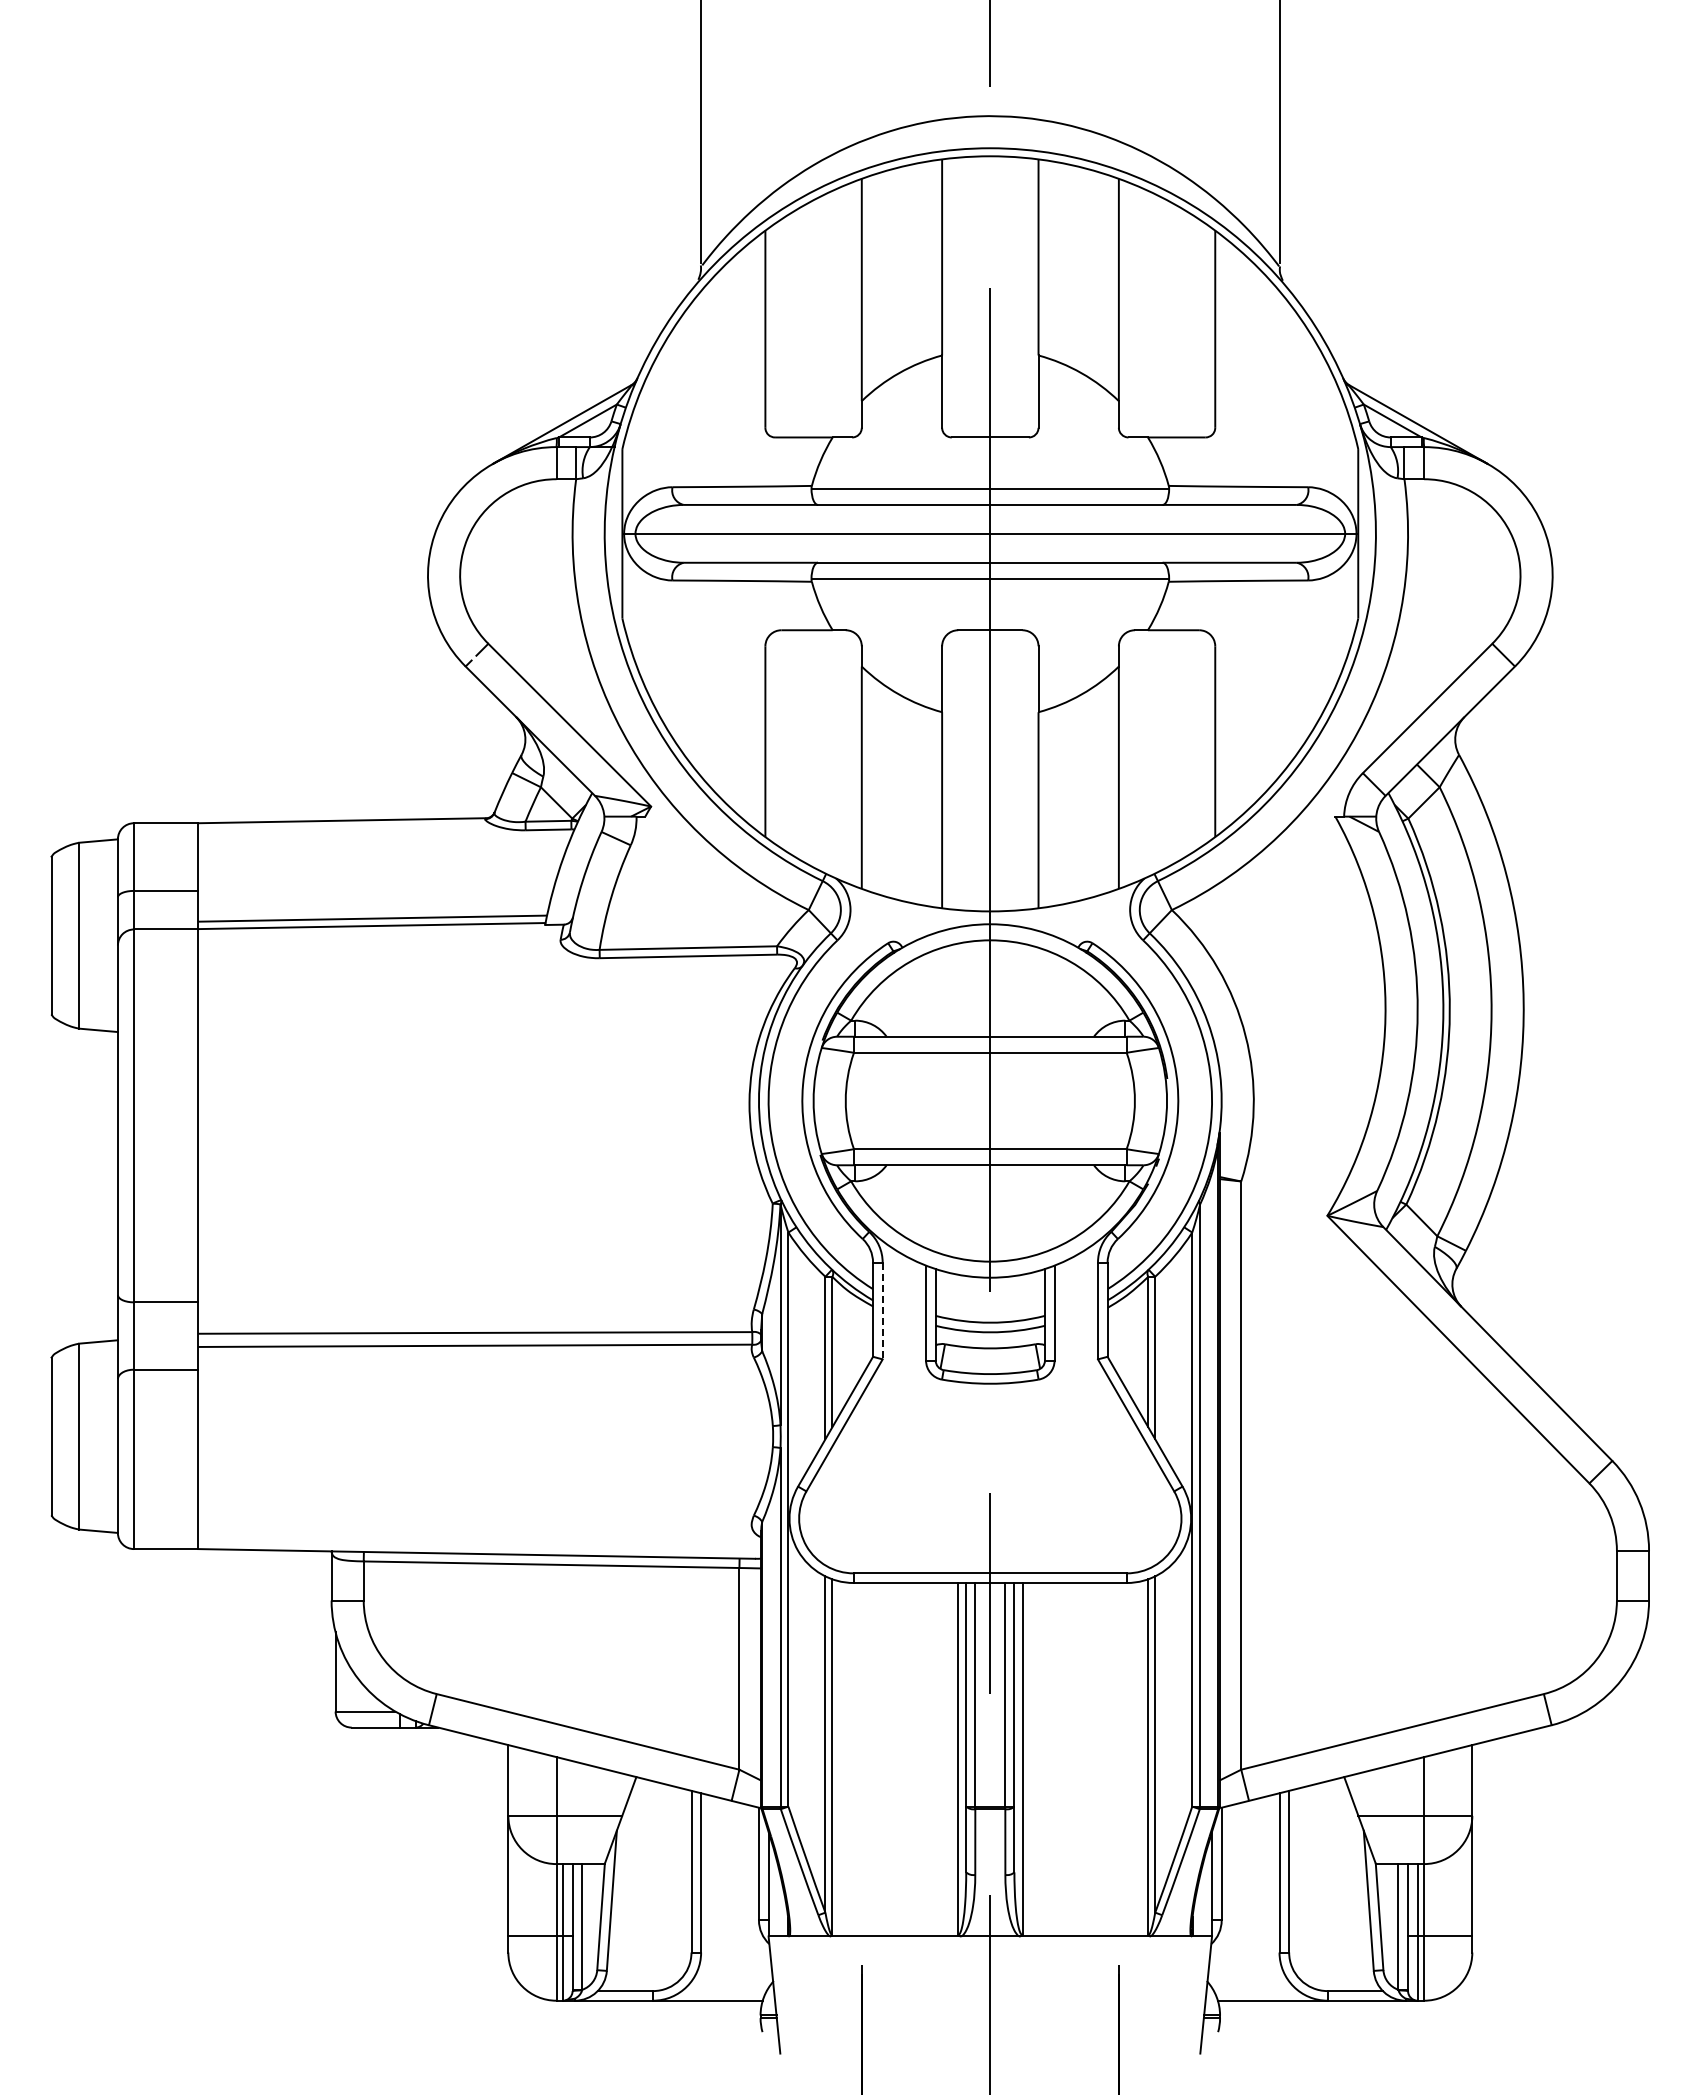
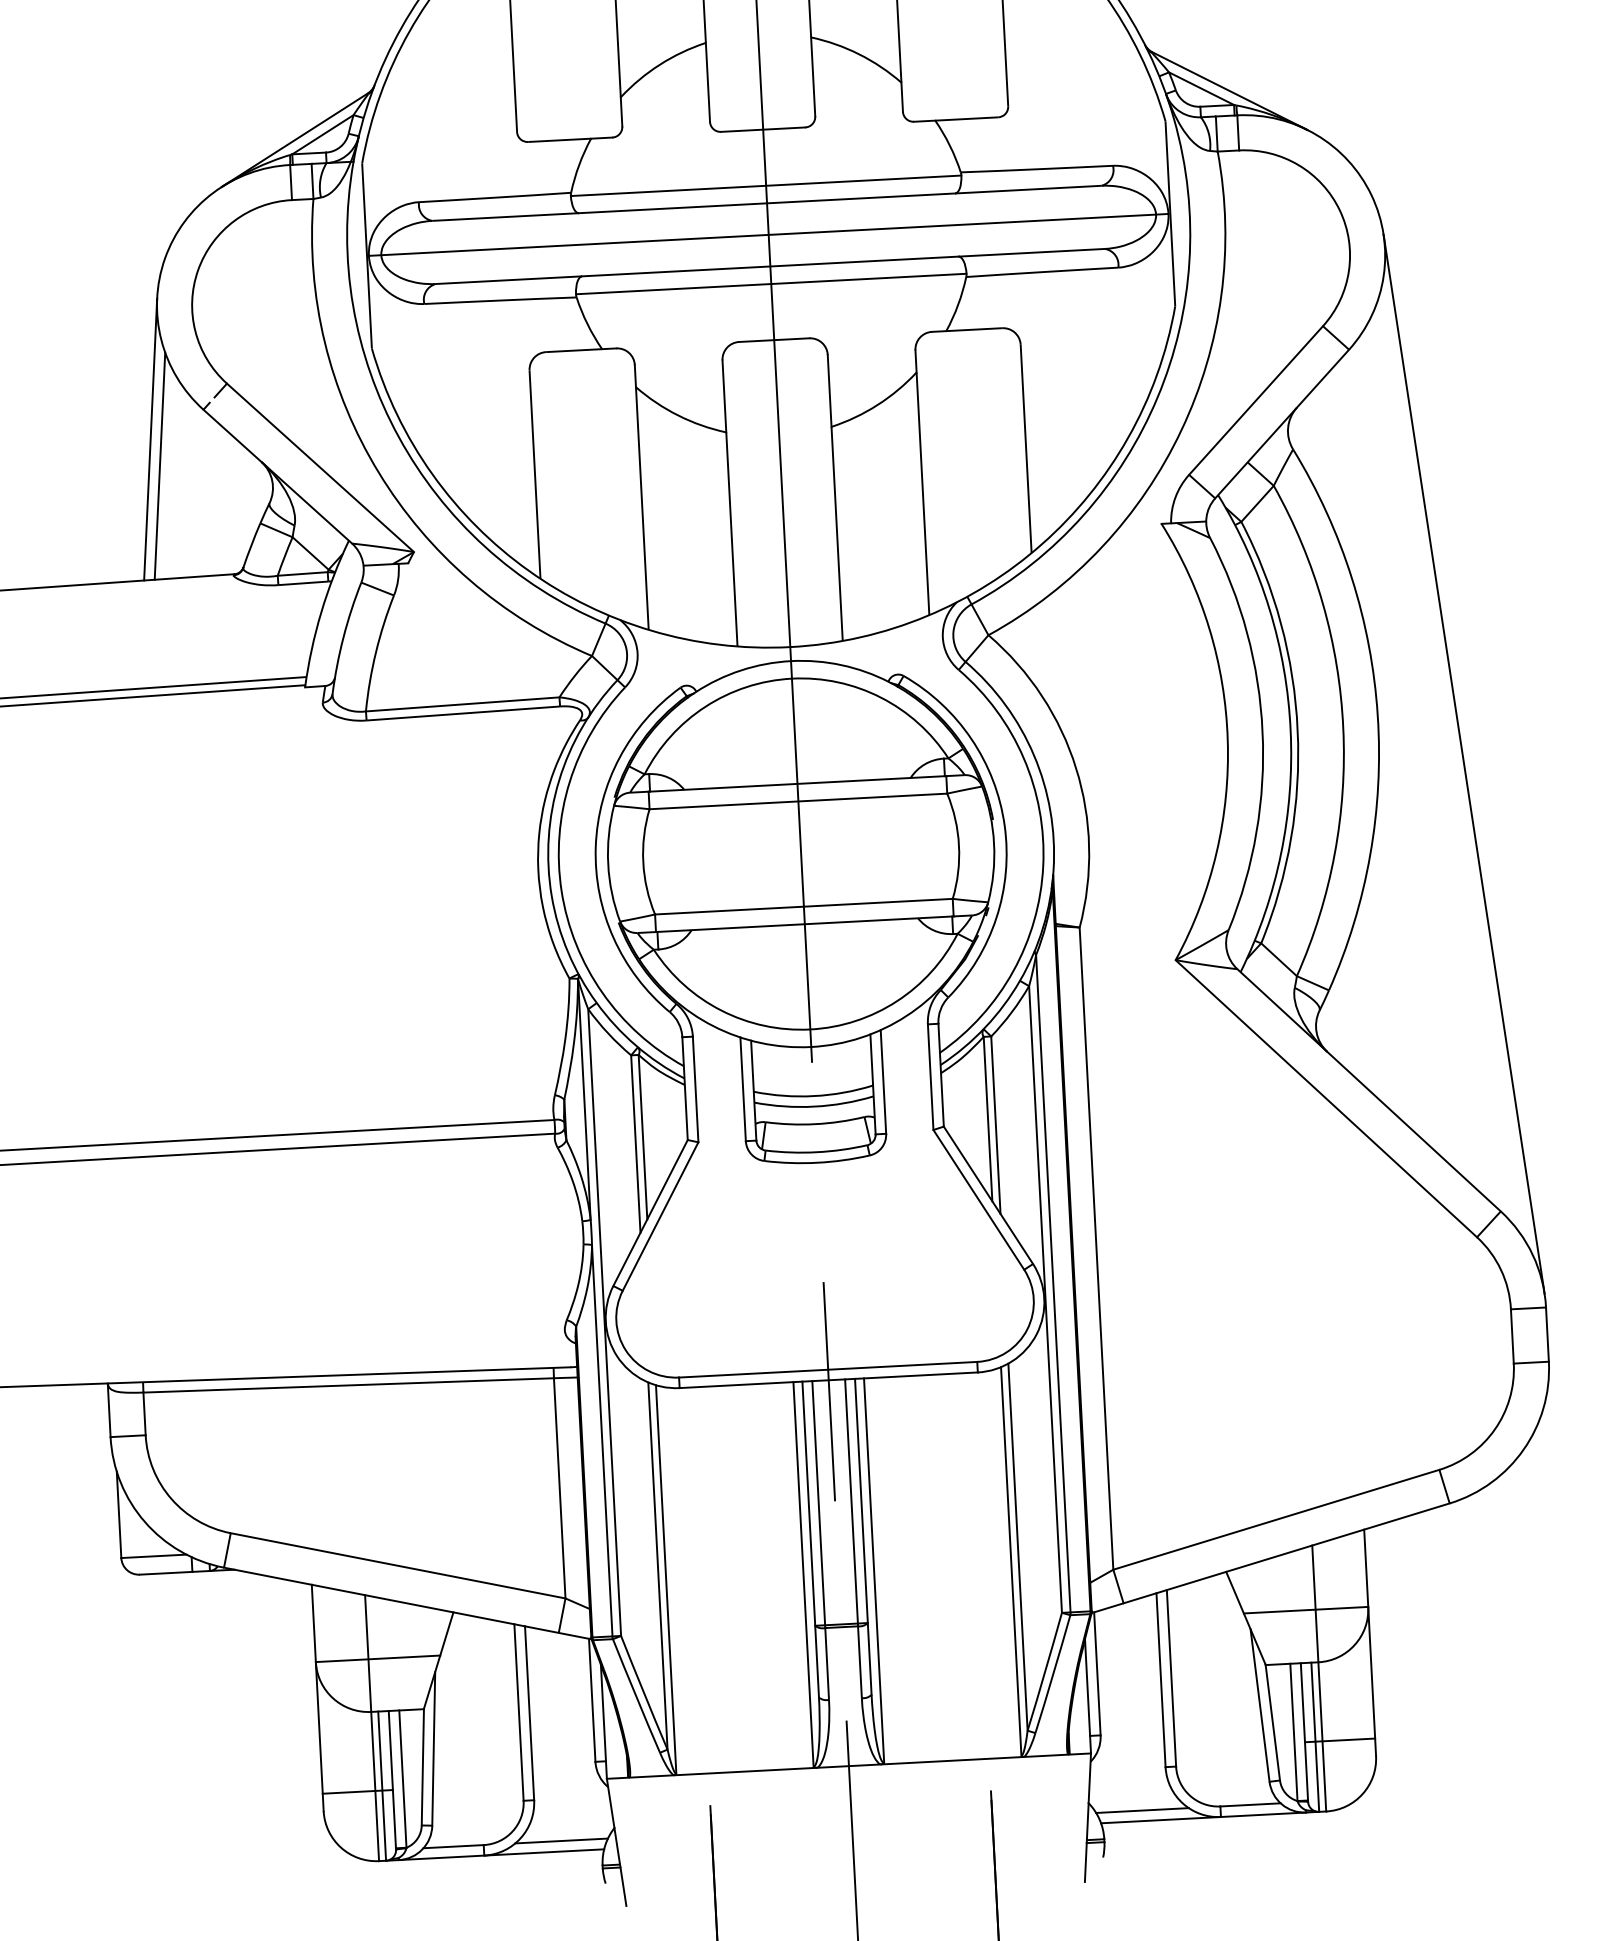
line: (415, 690) -> (150, 438), added
line: (422, 715) -> (159, 465), added
line: (1600, 1050) -> (1464, 764), added
line: (882, 1311) -> (695, 1090), dashed -> solid
line: (723, 1991) -> (560, 1841), added
line: (1255, 1991) -> (1141, 1811), added

